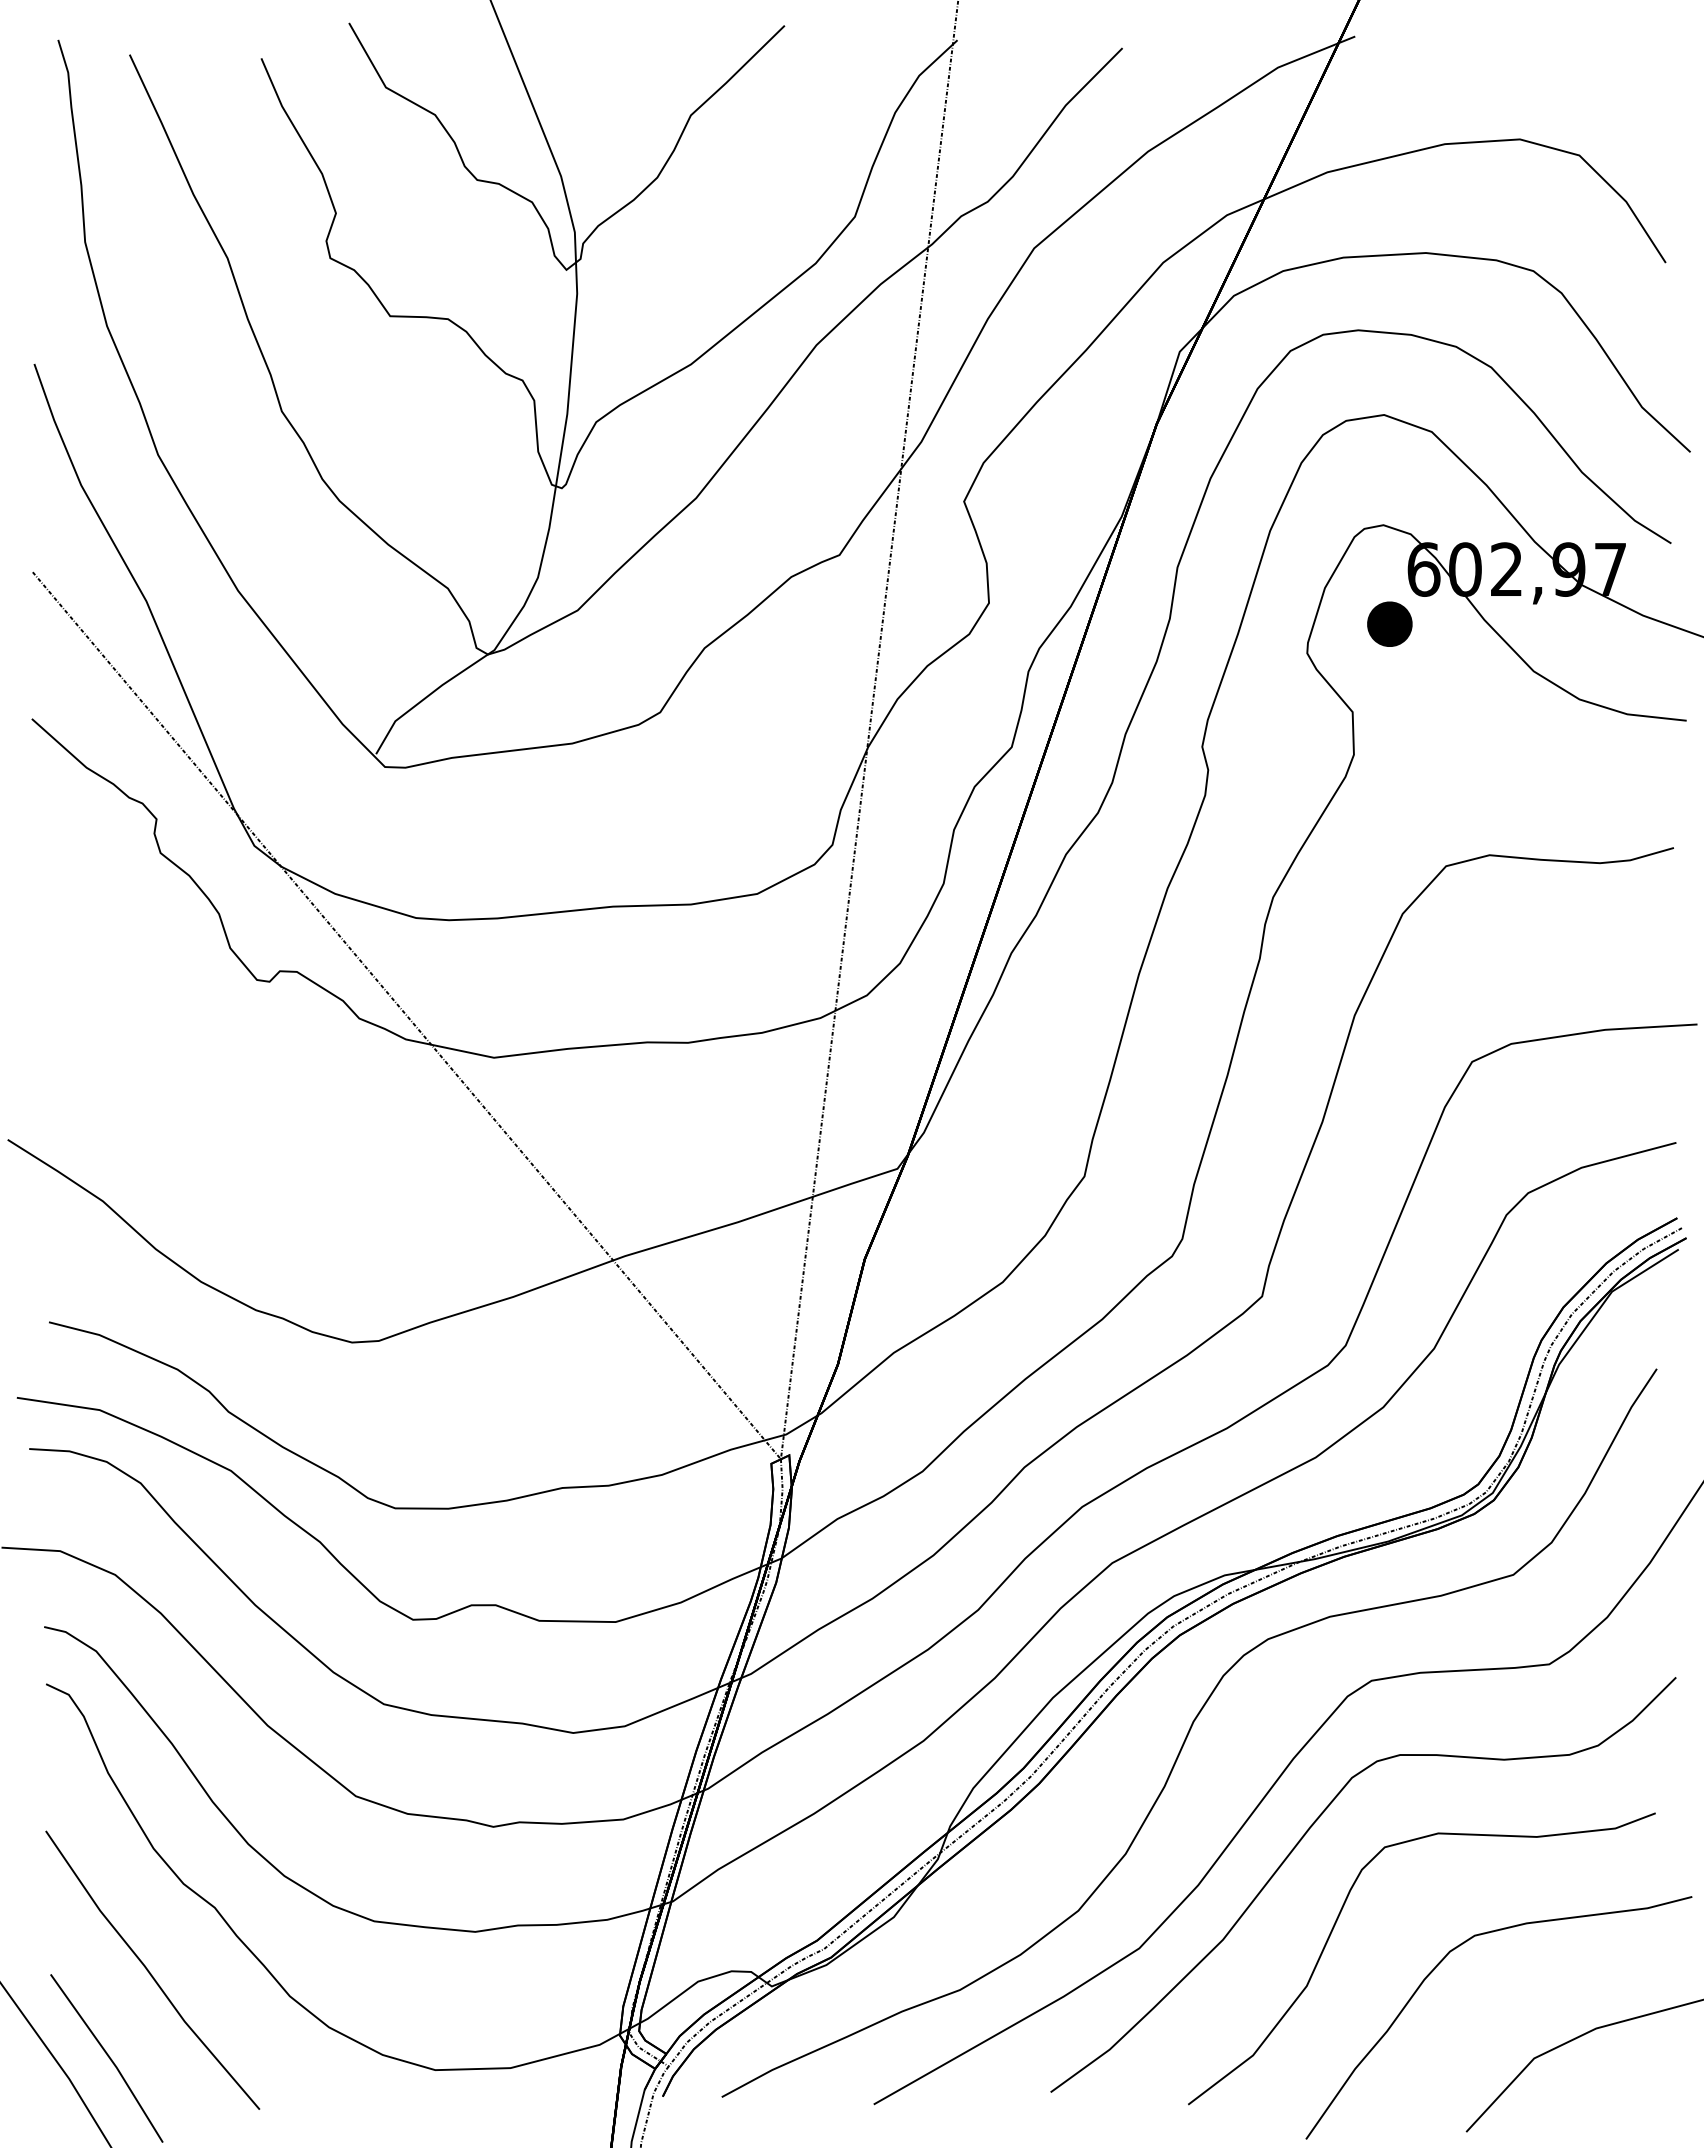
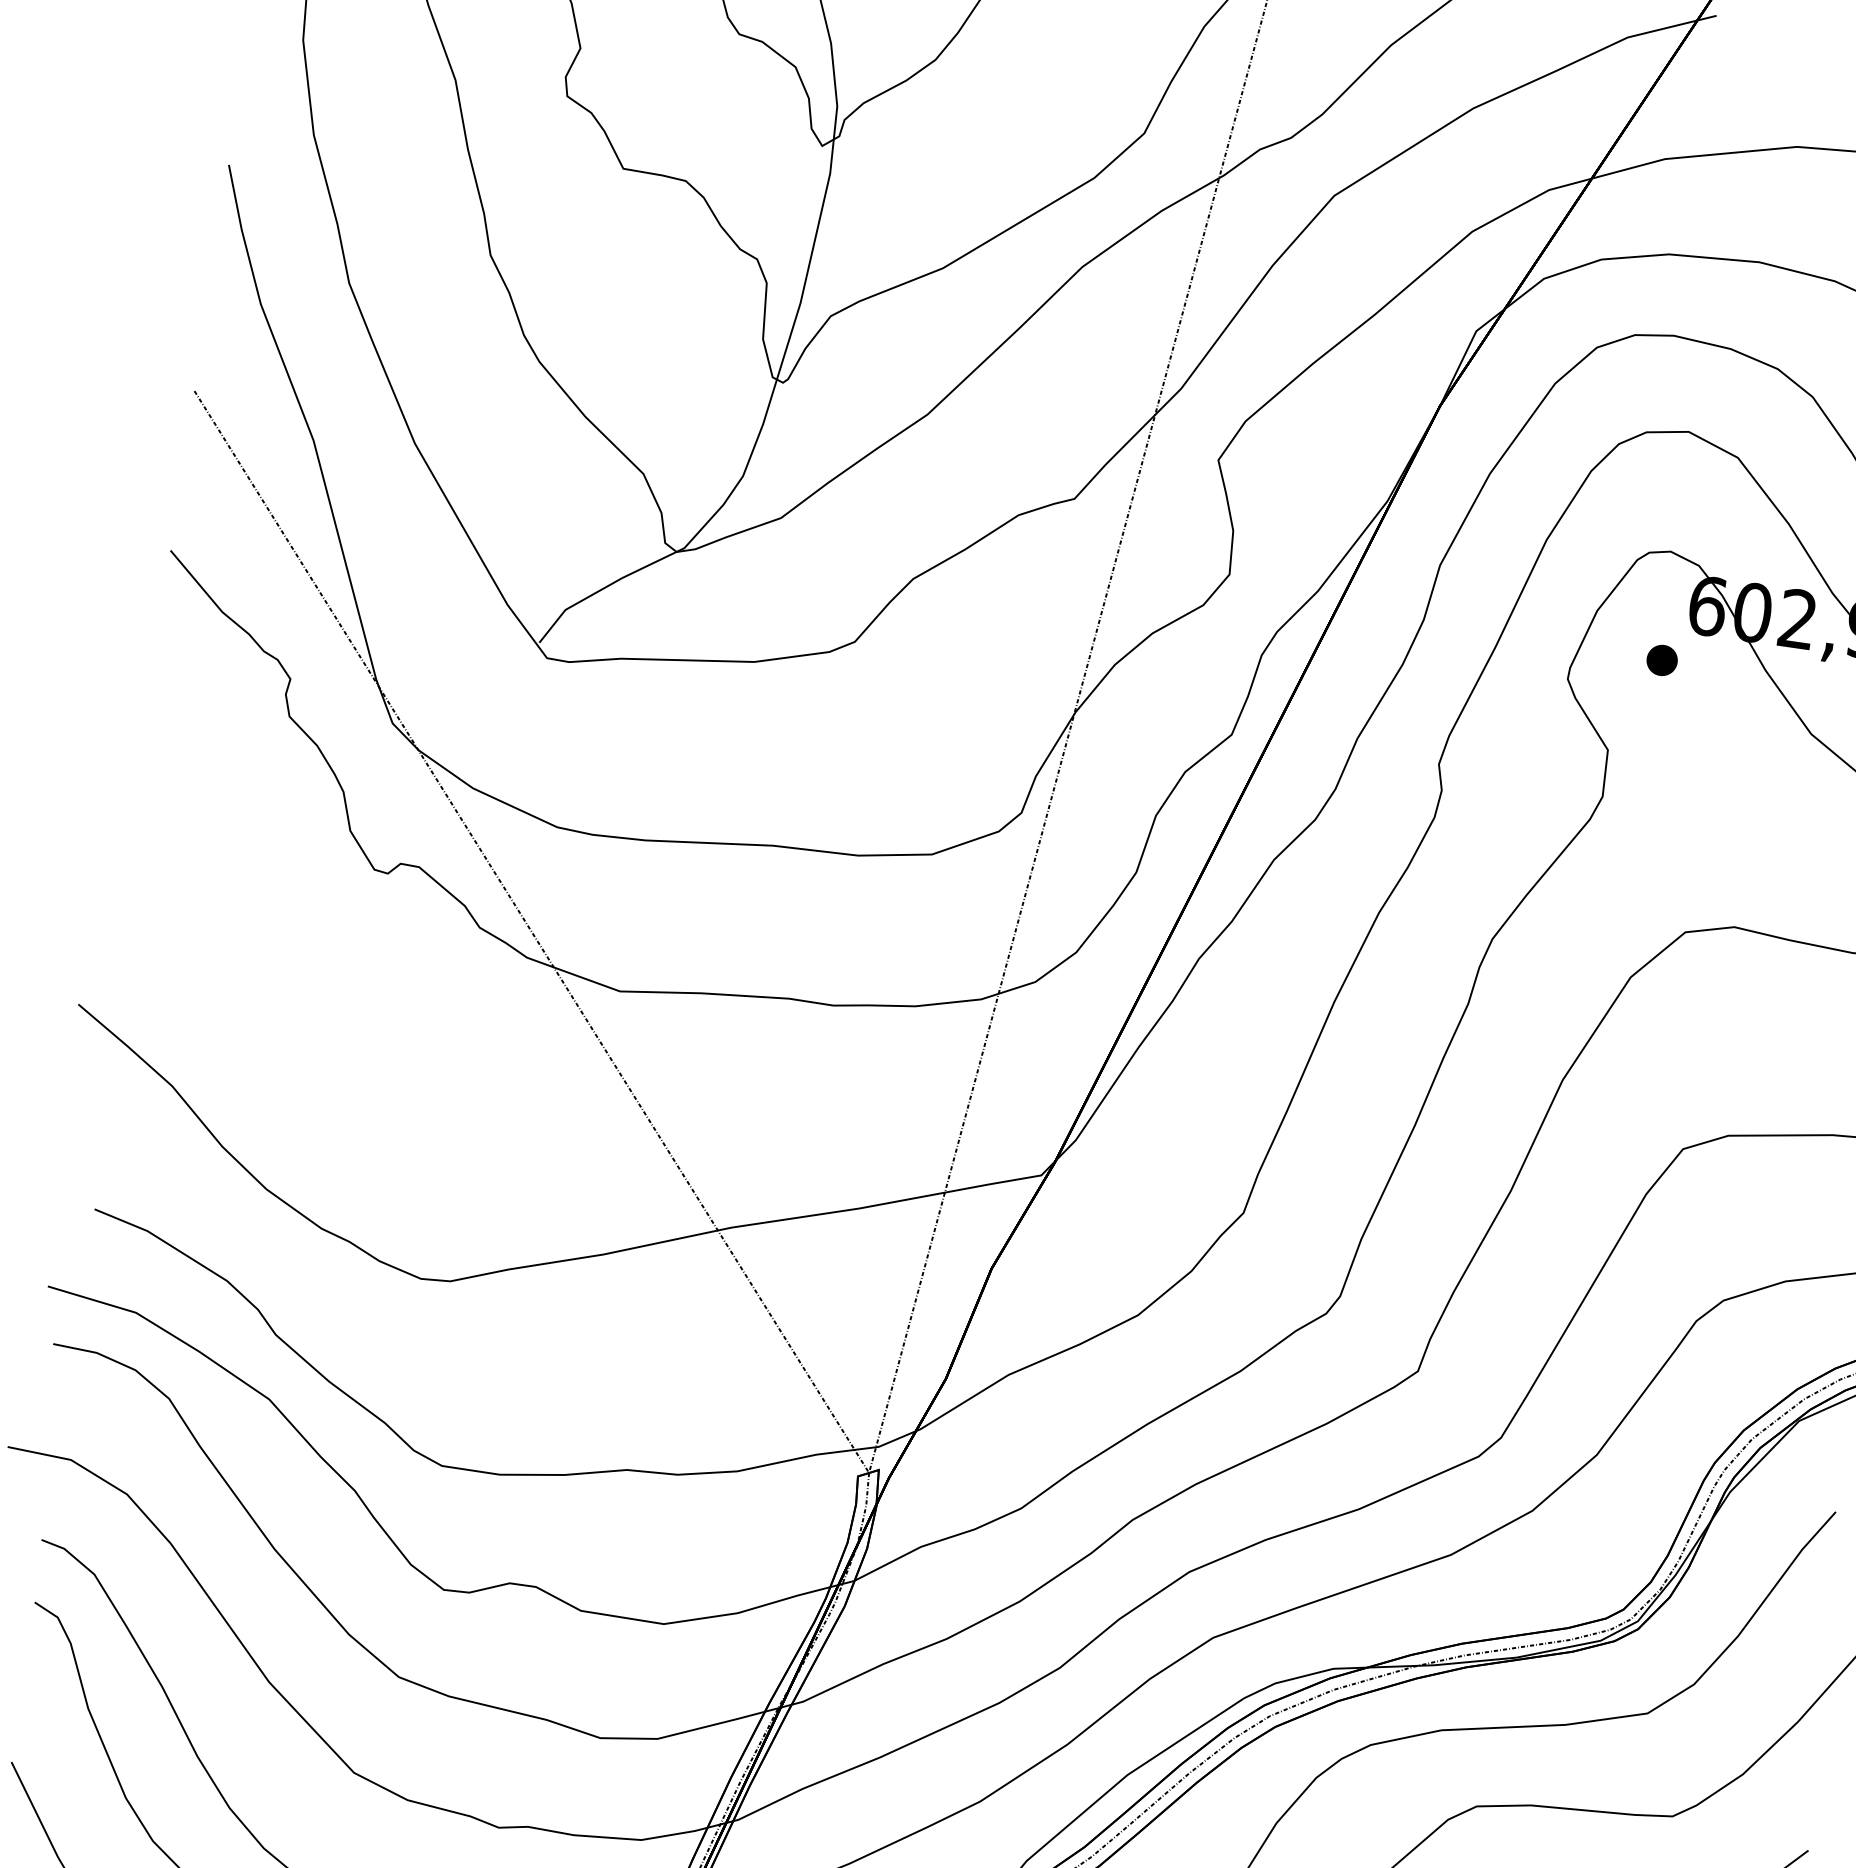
part: (1389, 624) -> (1661, 660), size x0.62

